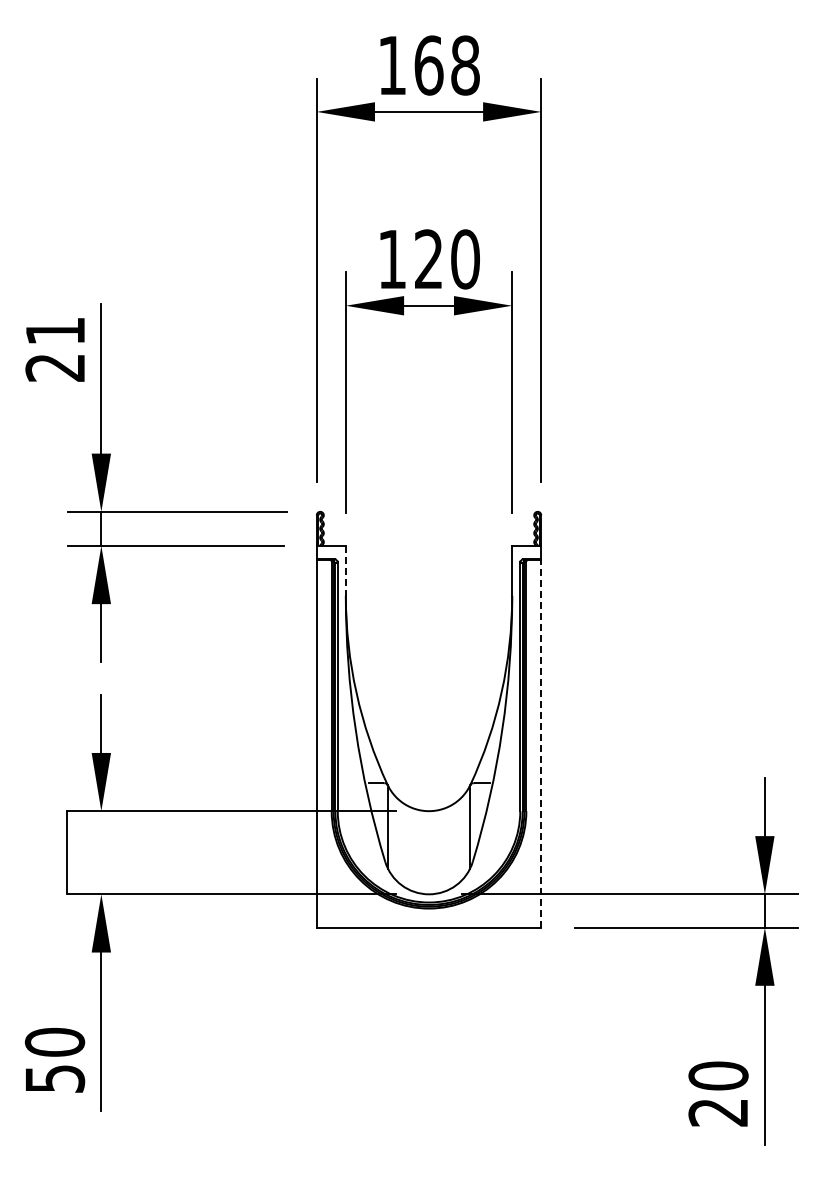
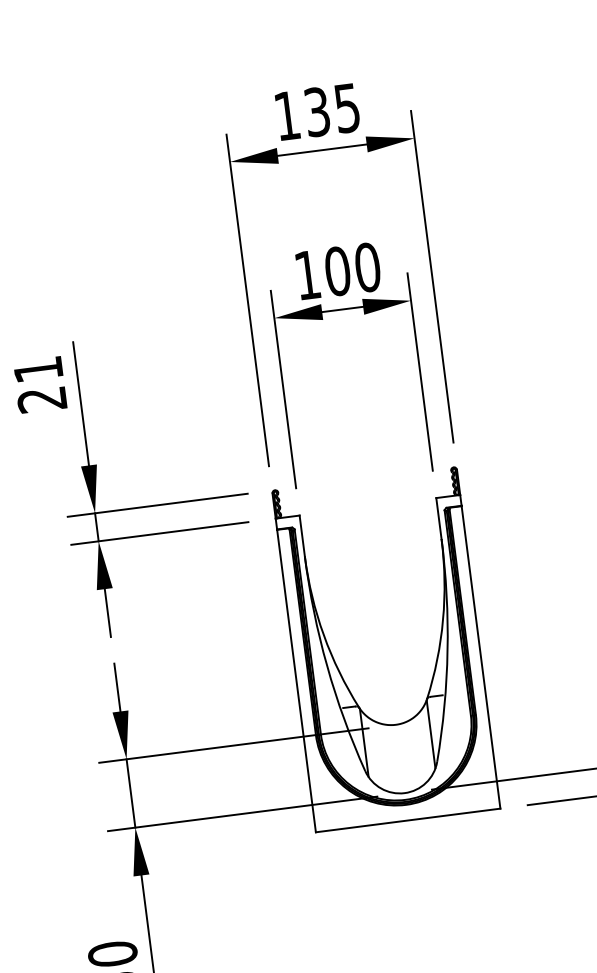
text: (446, 65) -> (331, 110), 168 -> 135
text: (428, 259) -> (337, 271), 120 -> 100
line: (345, 570) -> (301, 535), dashed -> solid
line: (541, 743) -> (481, 657), dashed -> solid
line: (67, 852) -> (131, 793), moved

